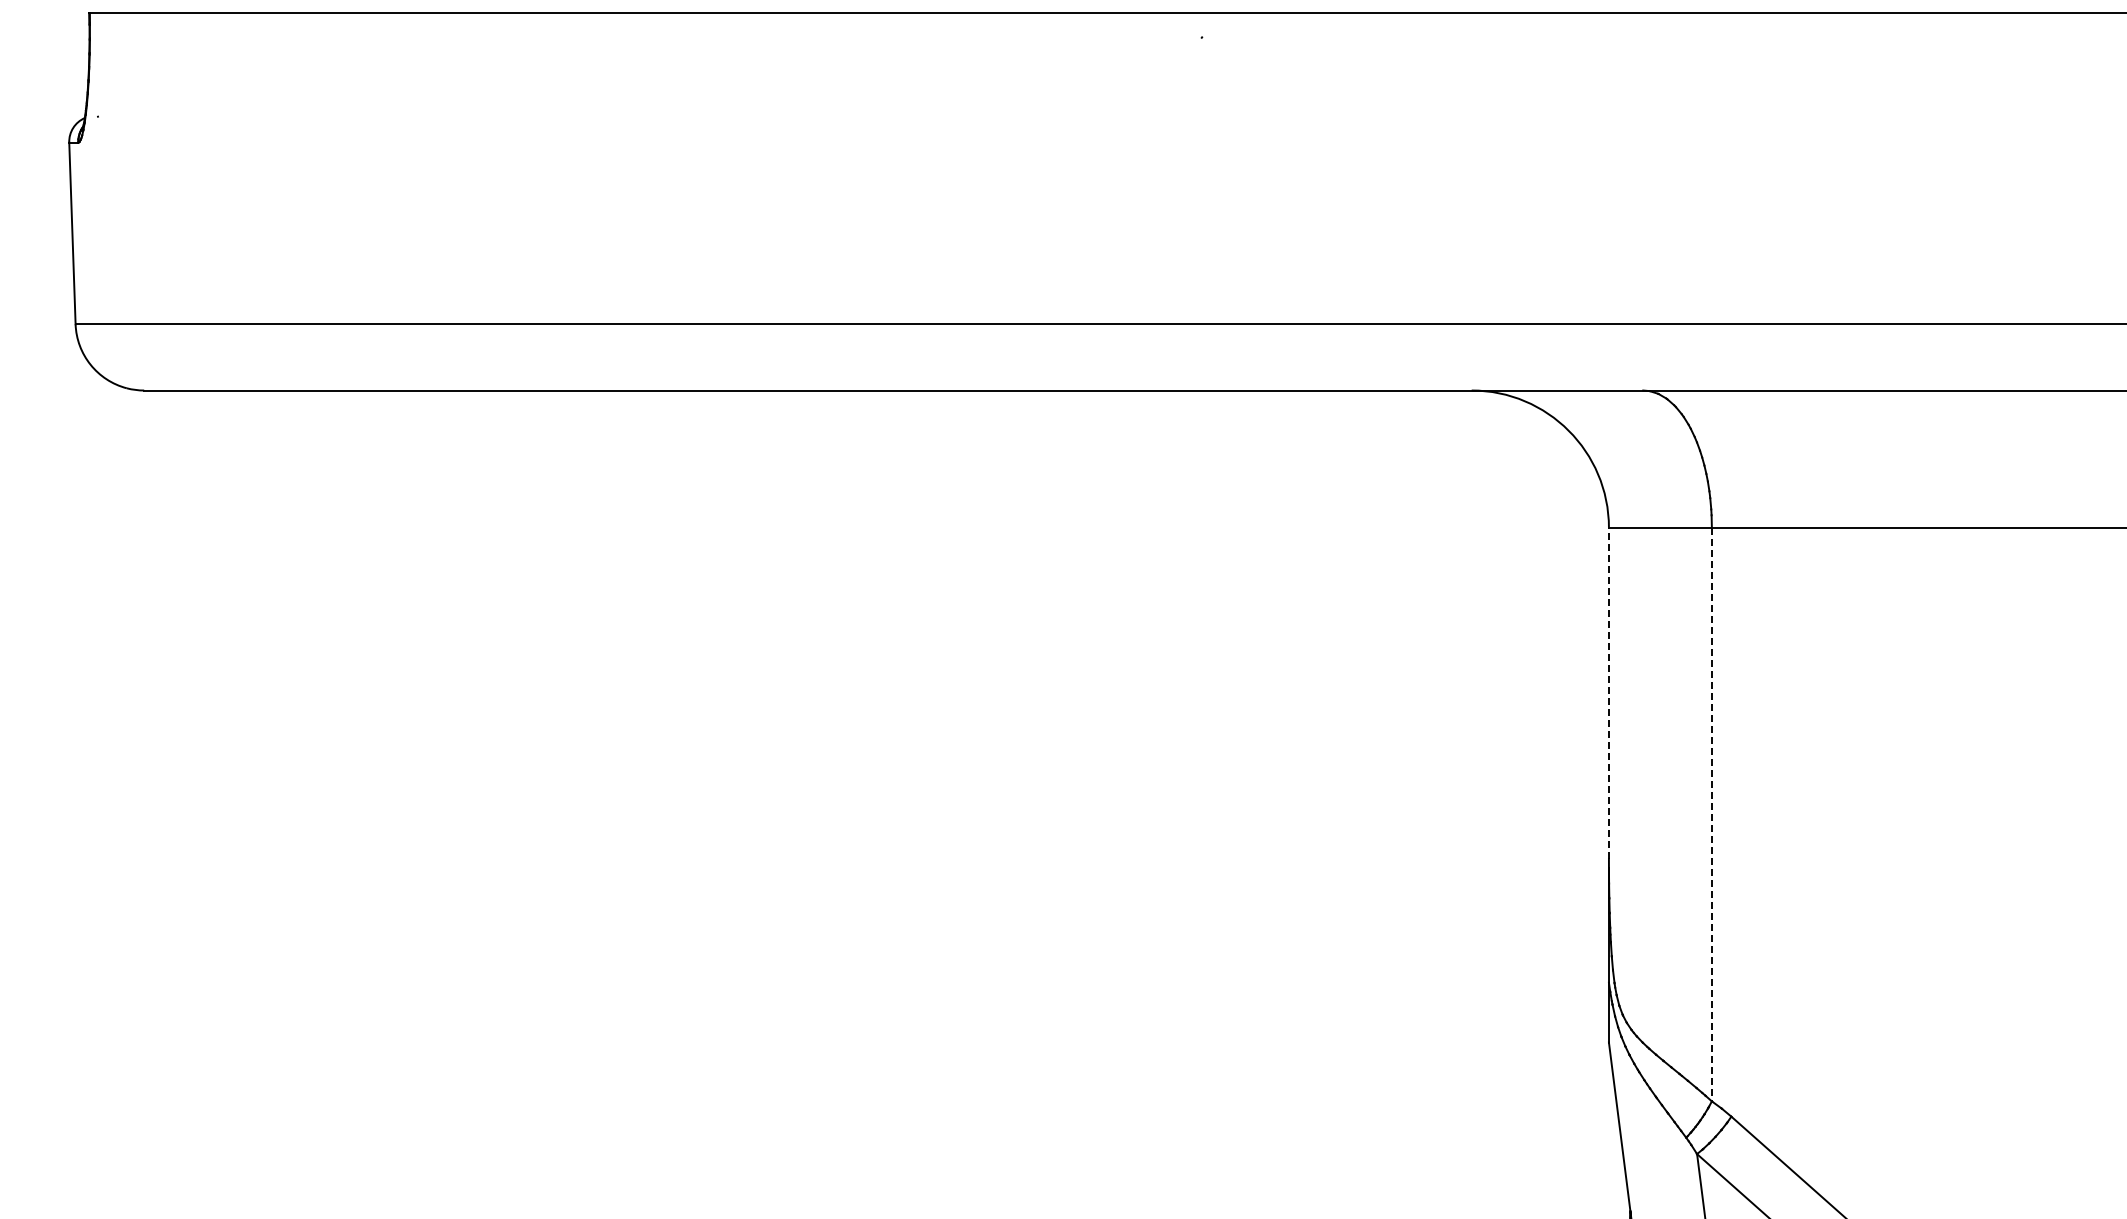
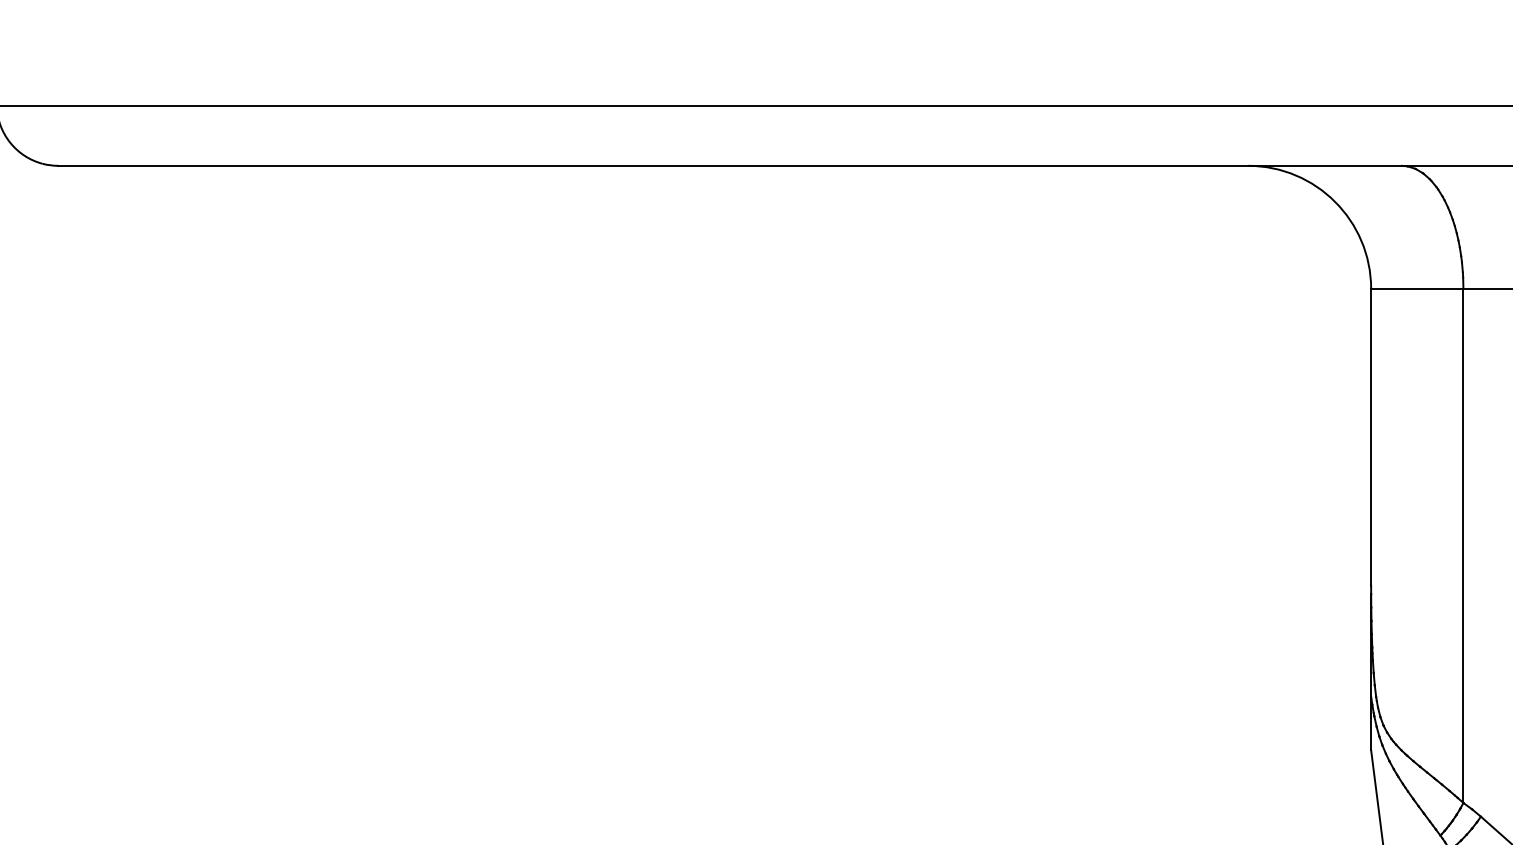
line: (1608, 693) -> (1370, 437), dashed -> solid
line: (1711, 814) -> (1463, 545), dashed -> solid

